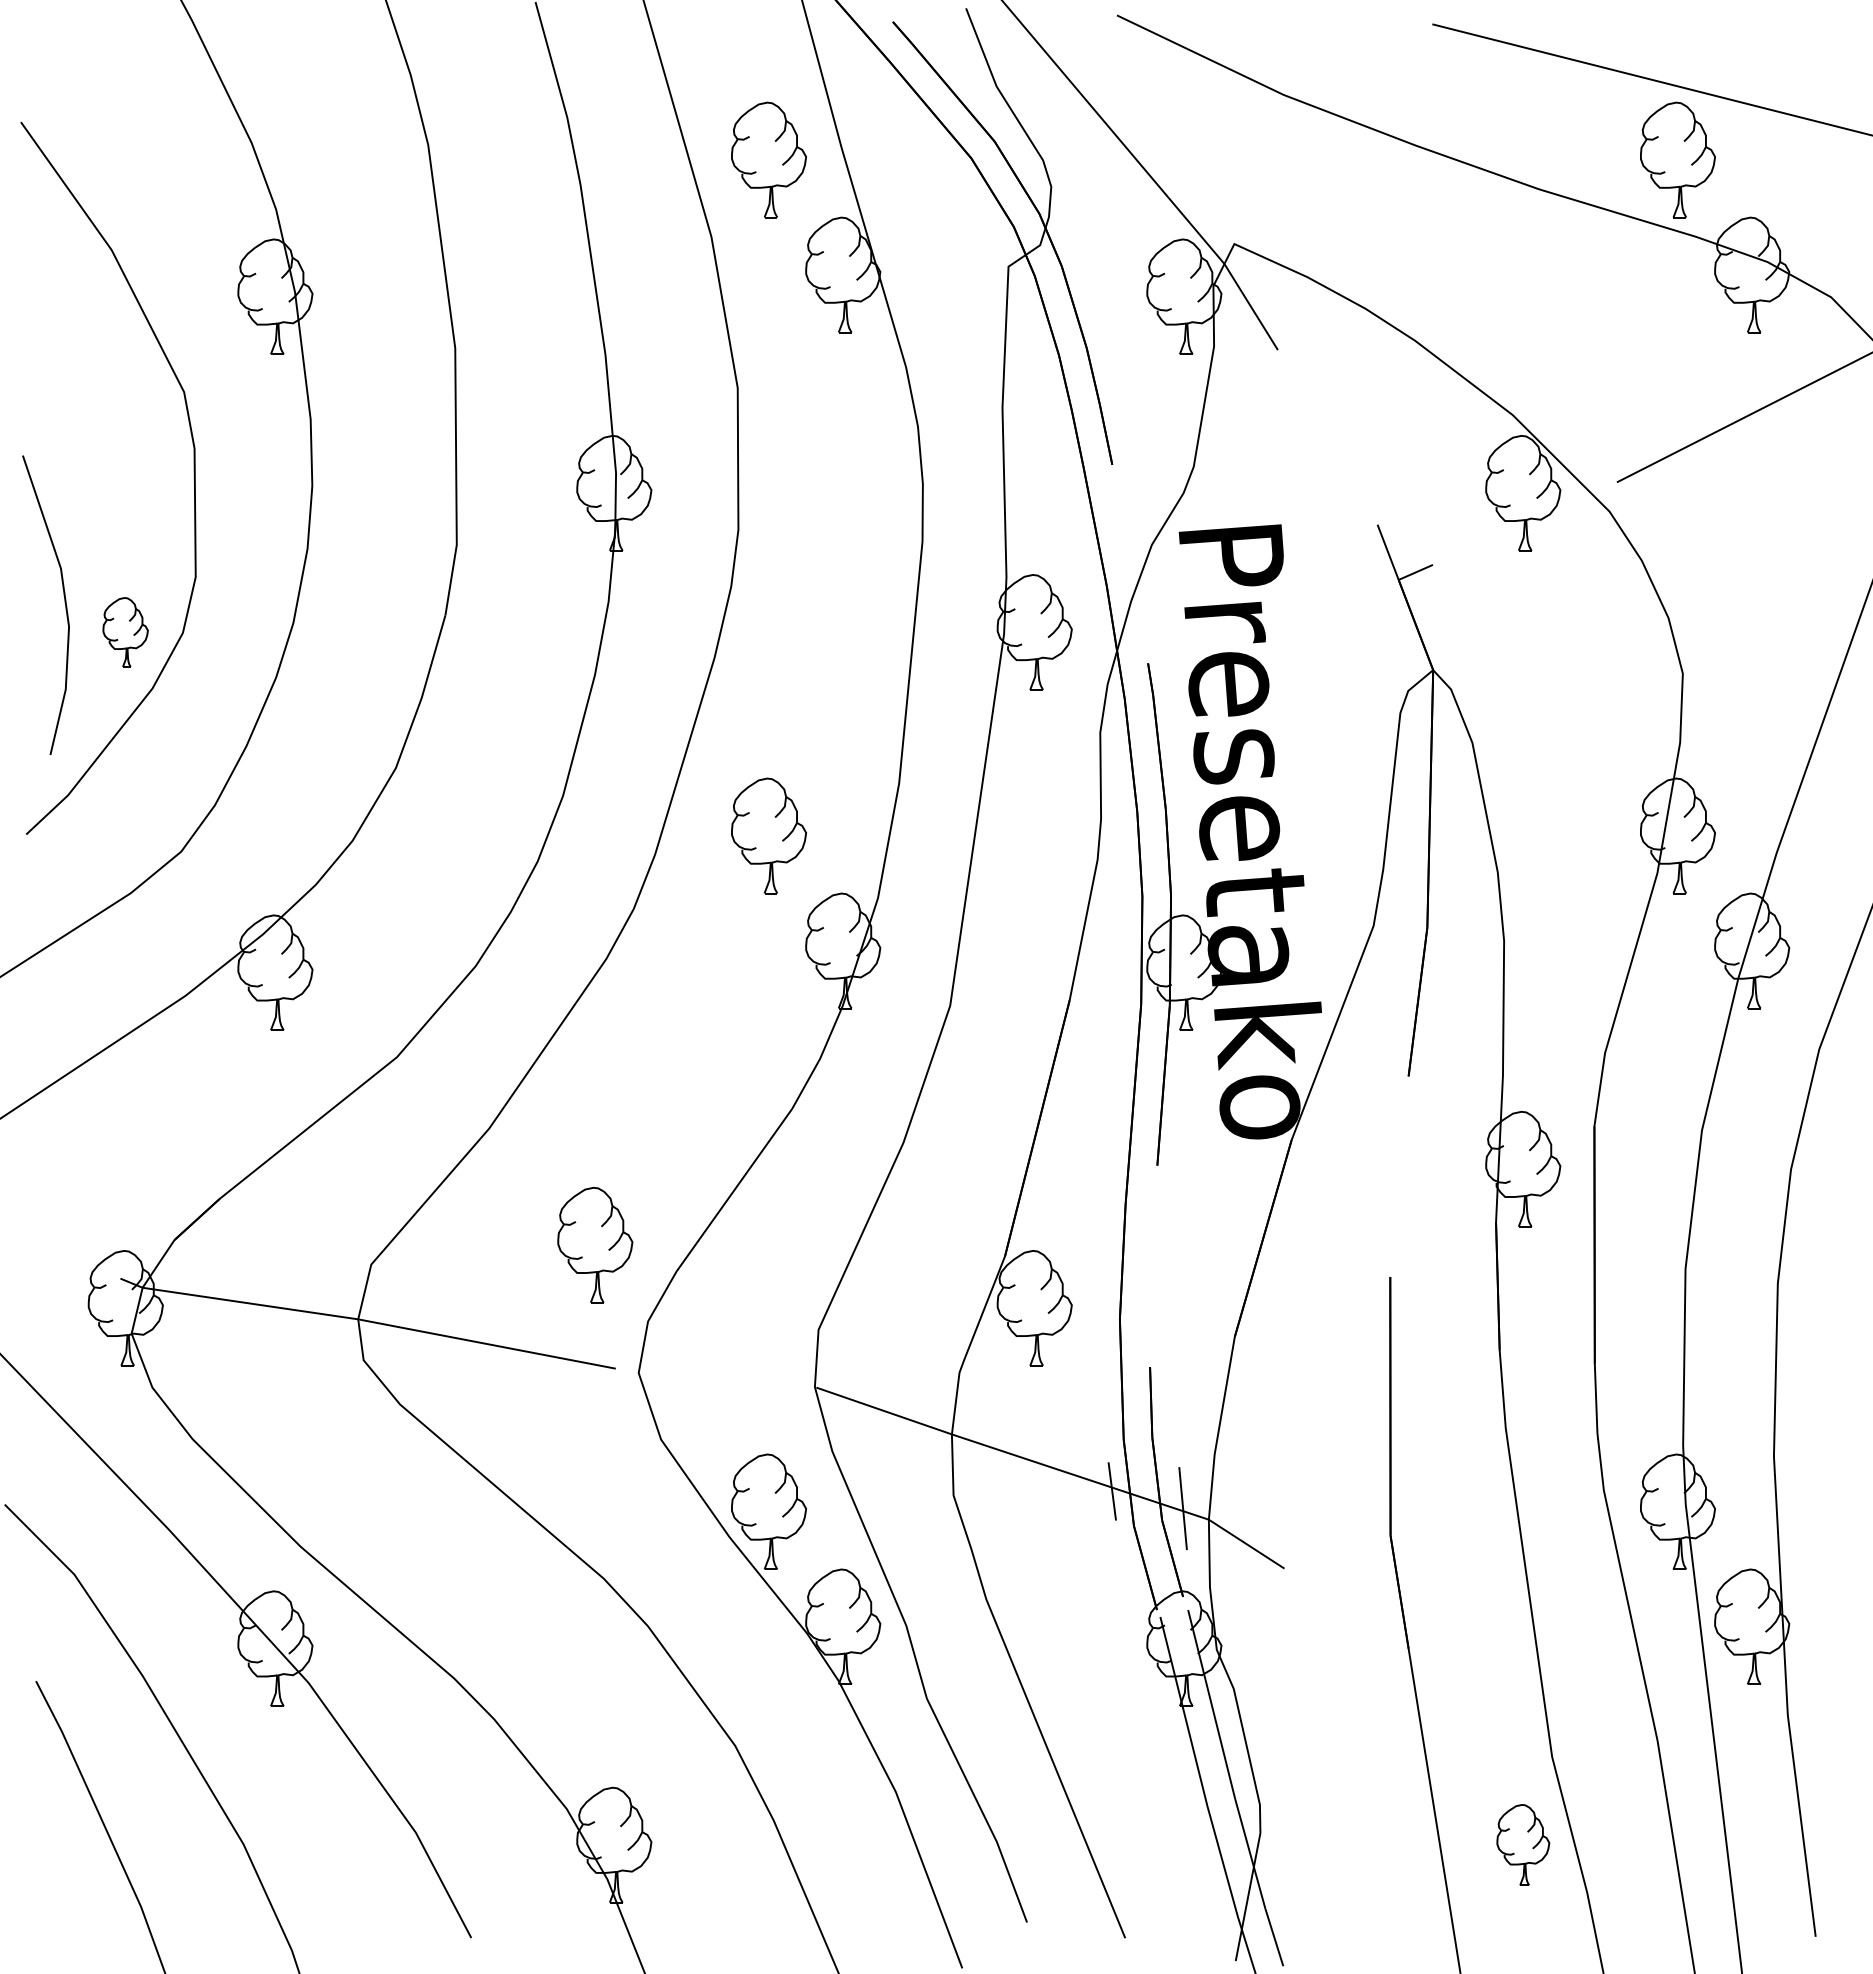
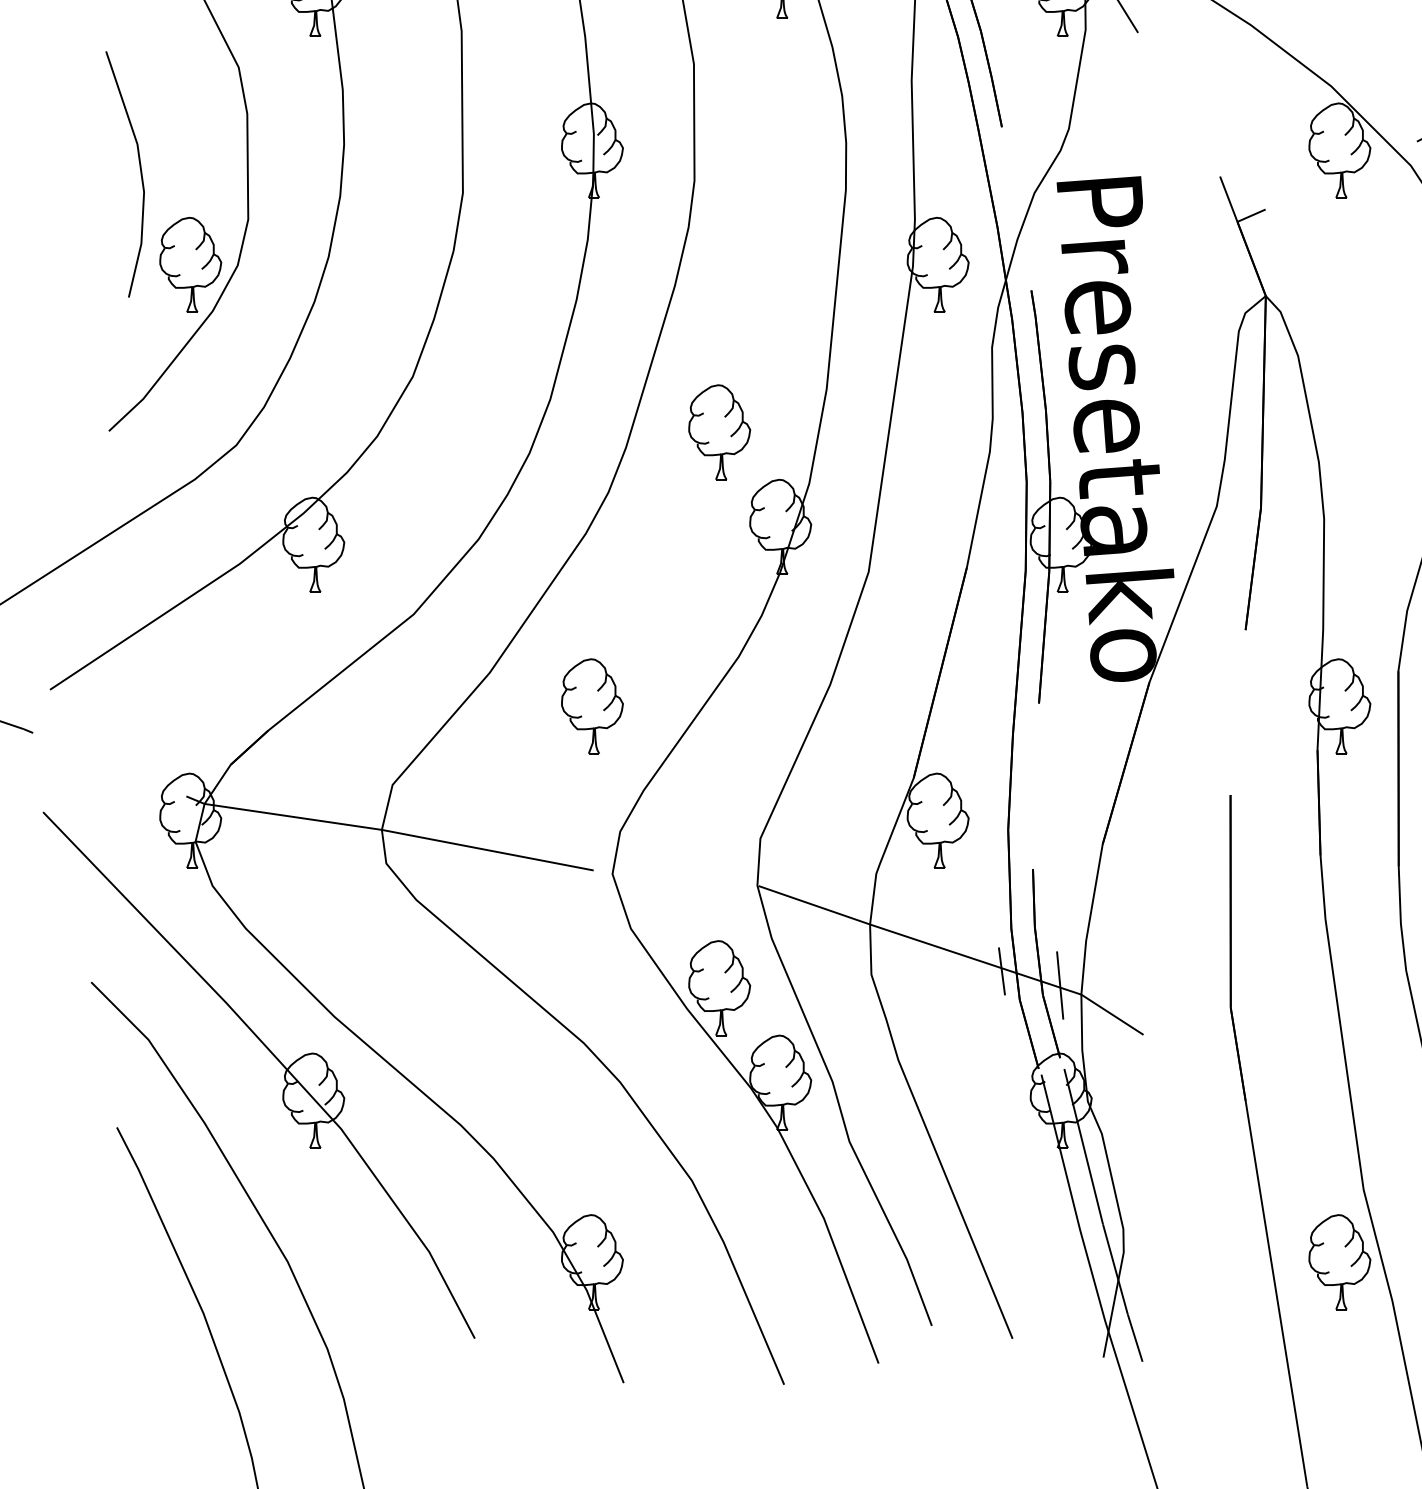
line: (64, 603) -> (140, 173), moved
part: (125, 632) -> (190, 265), size x1.67
part: (595, 1244) -> (592, 705), moved
part: (1523, 1844) -> (1340, 1261), size x1.43

